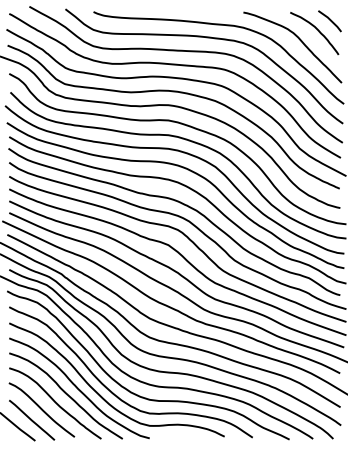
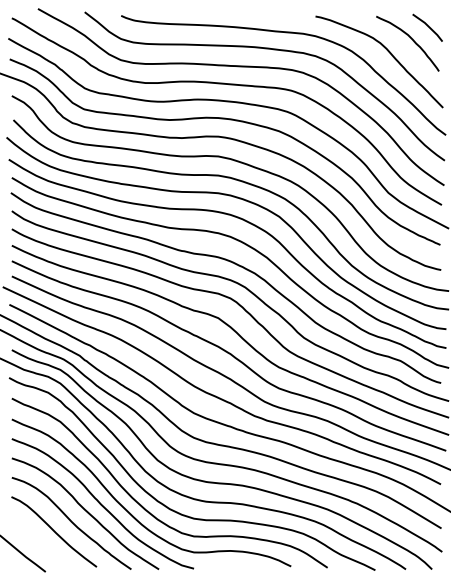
line: (32, 419) -> (41, 544), removed

